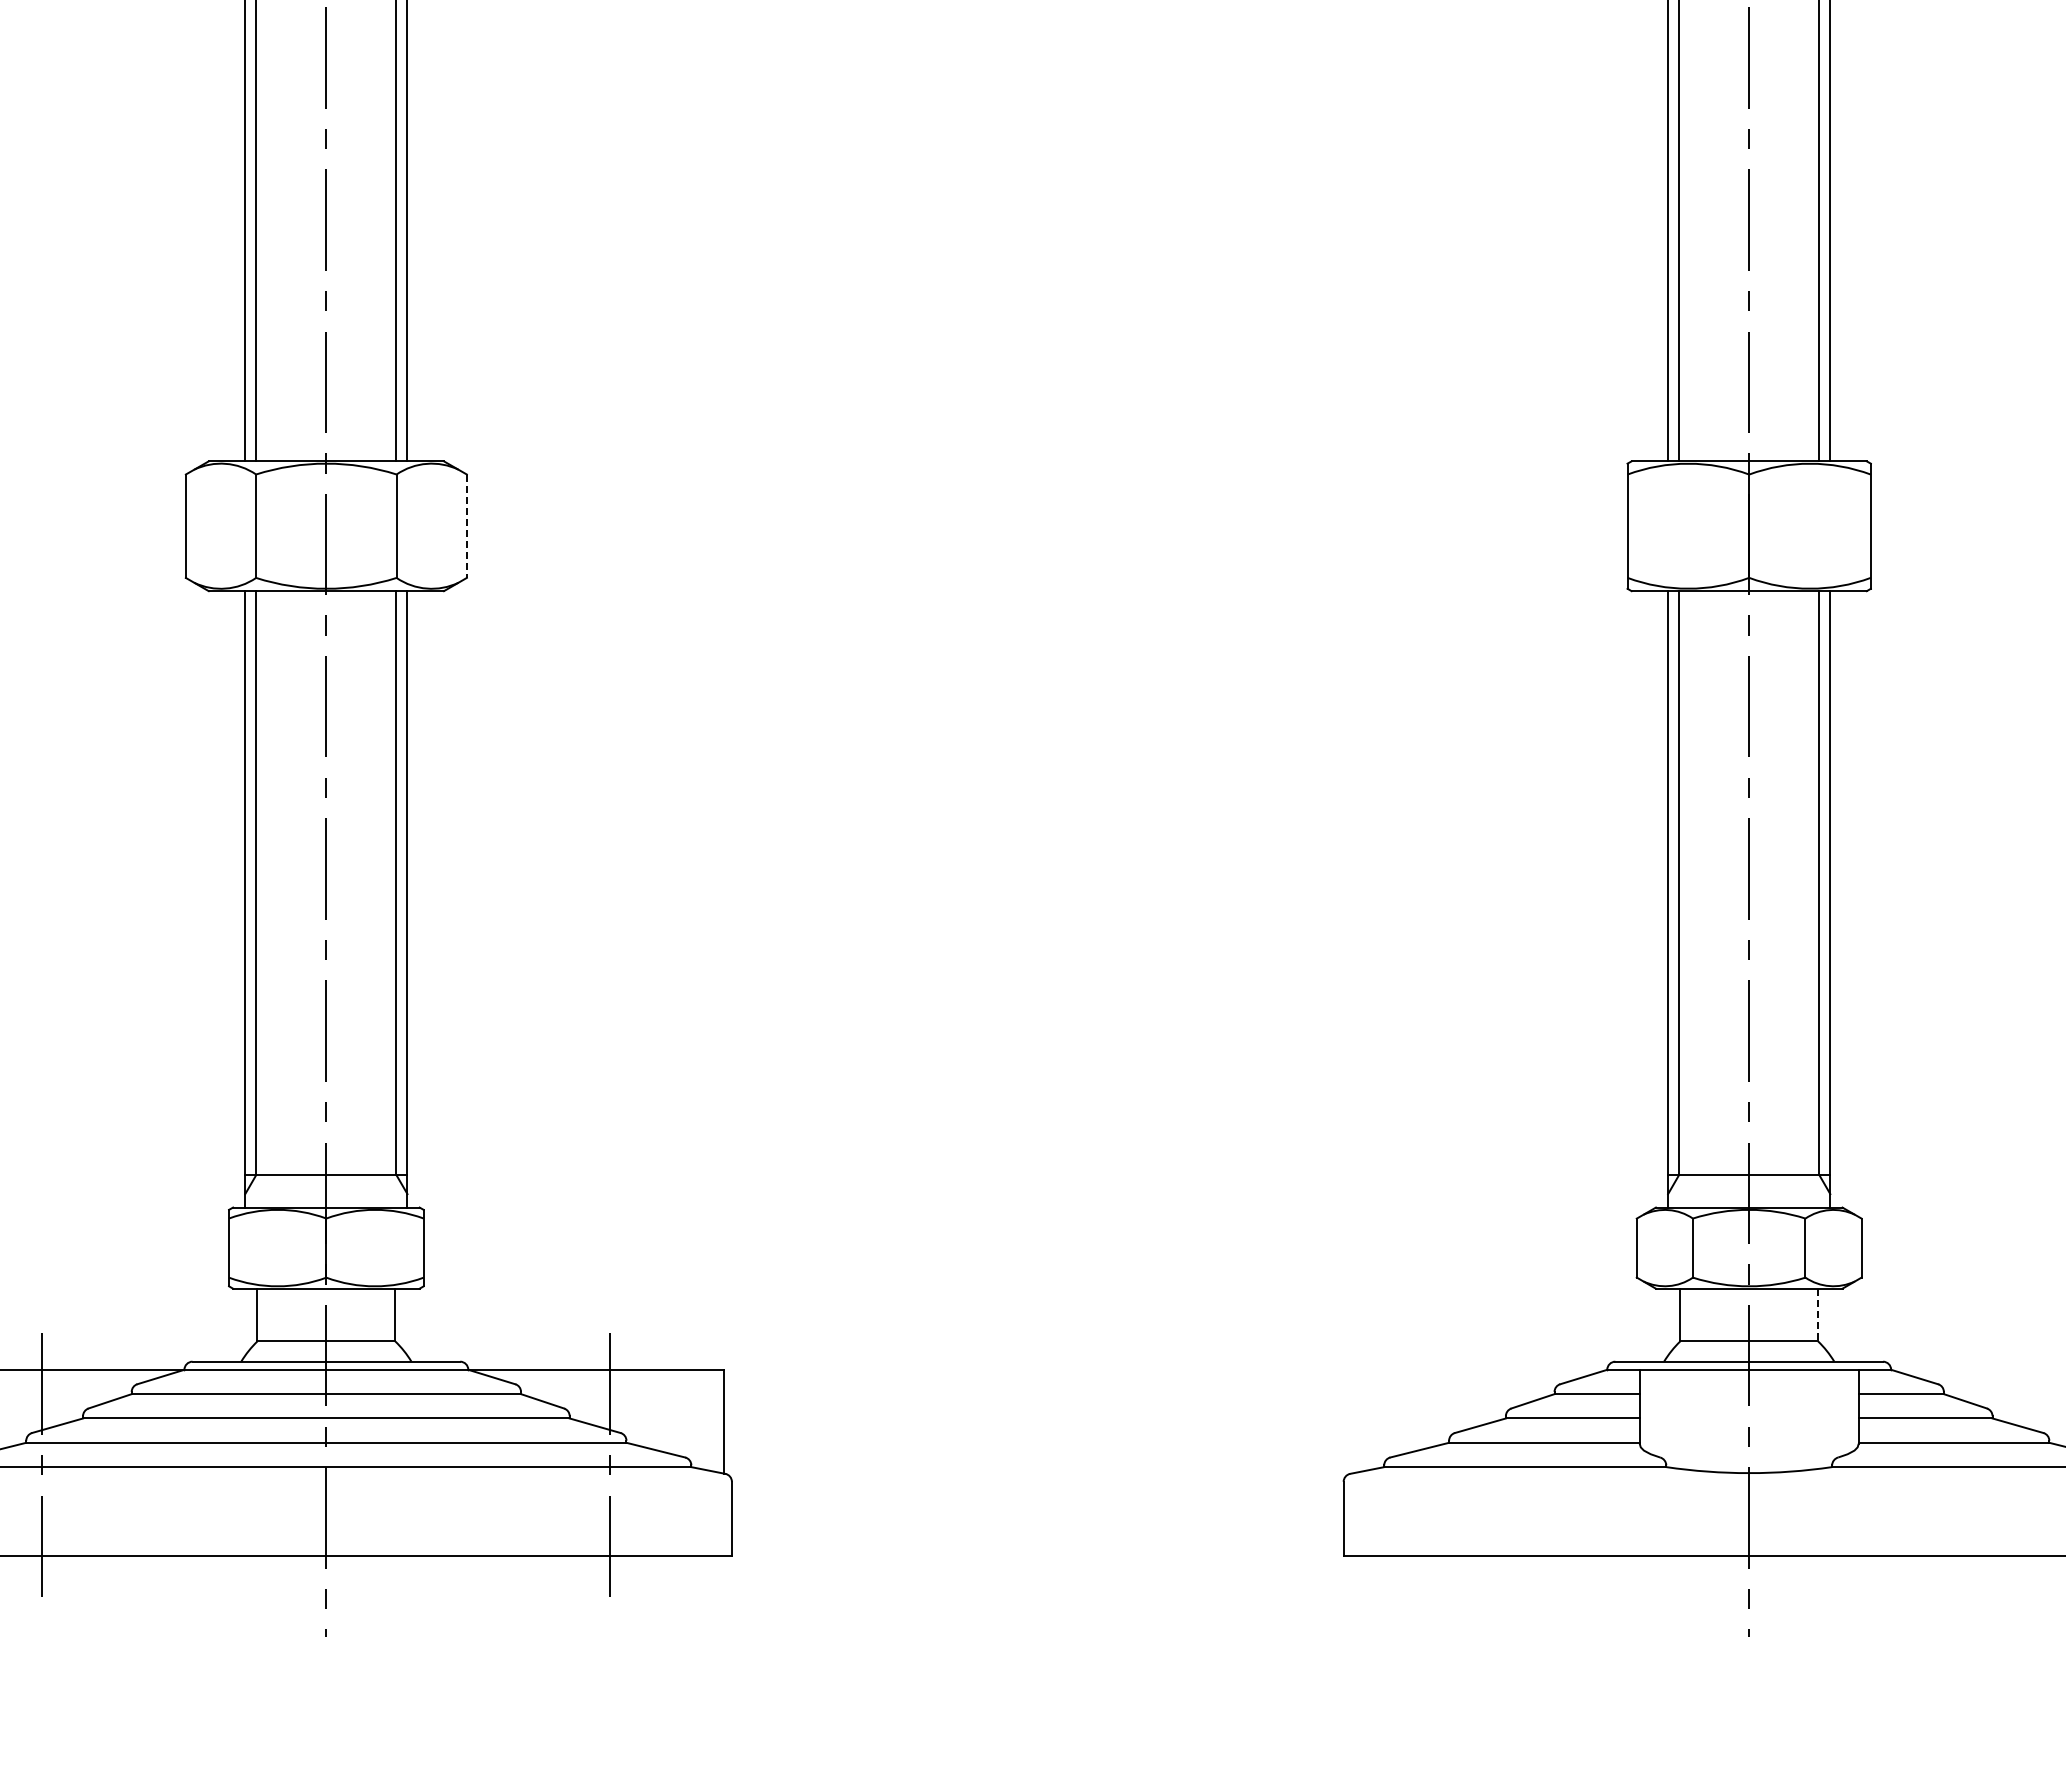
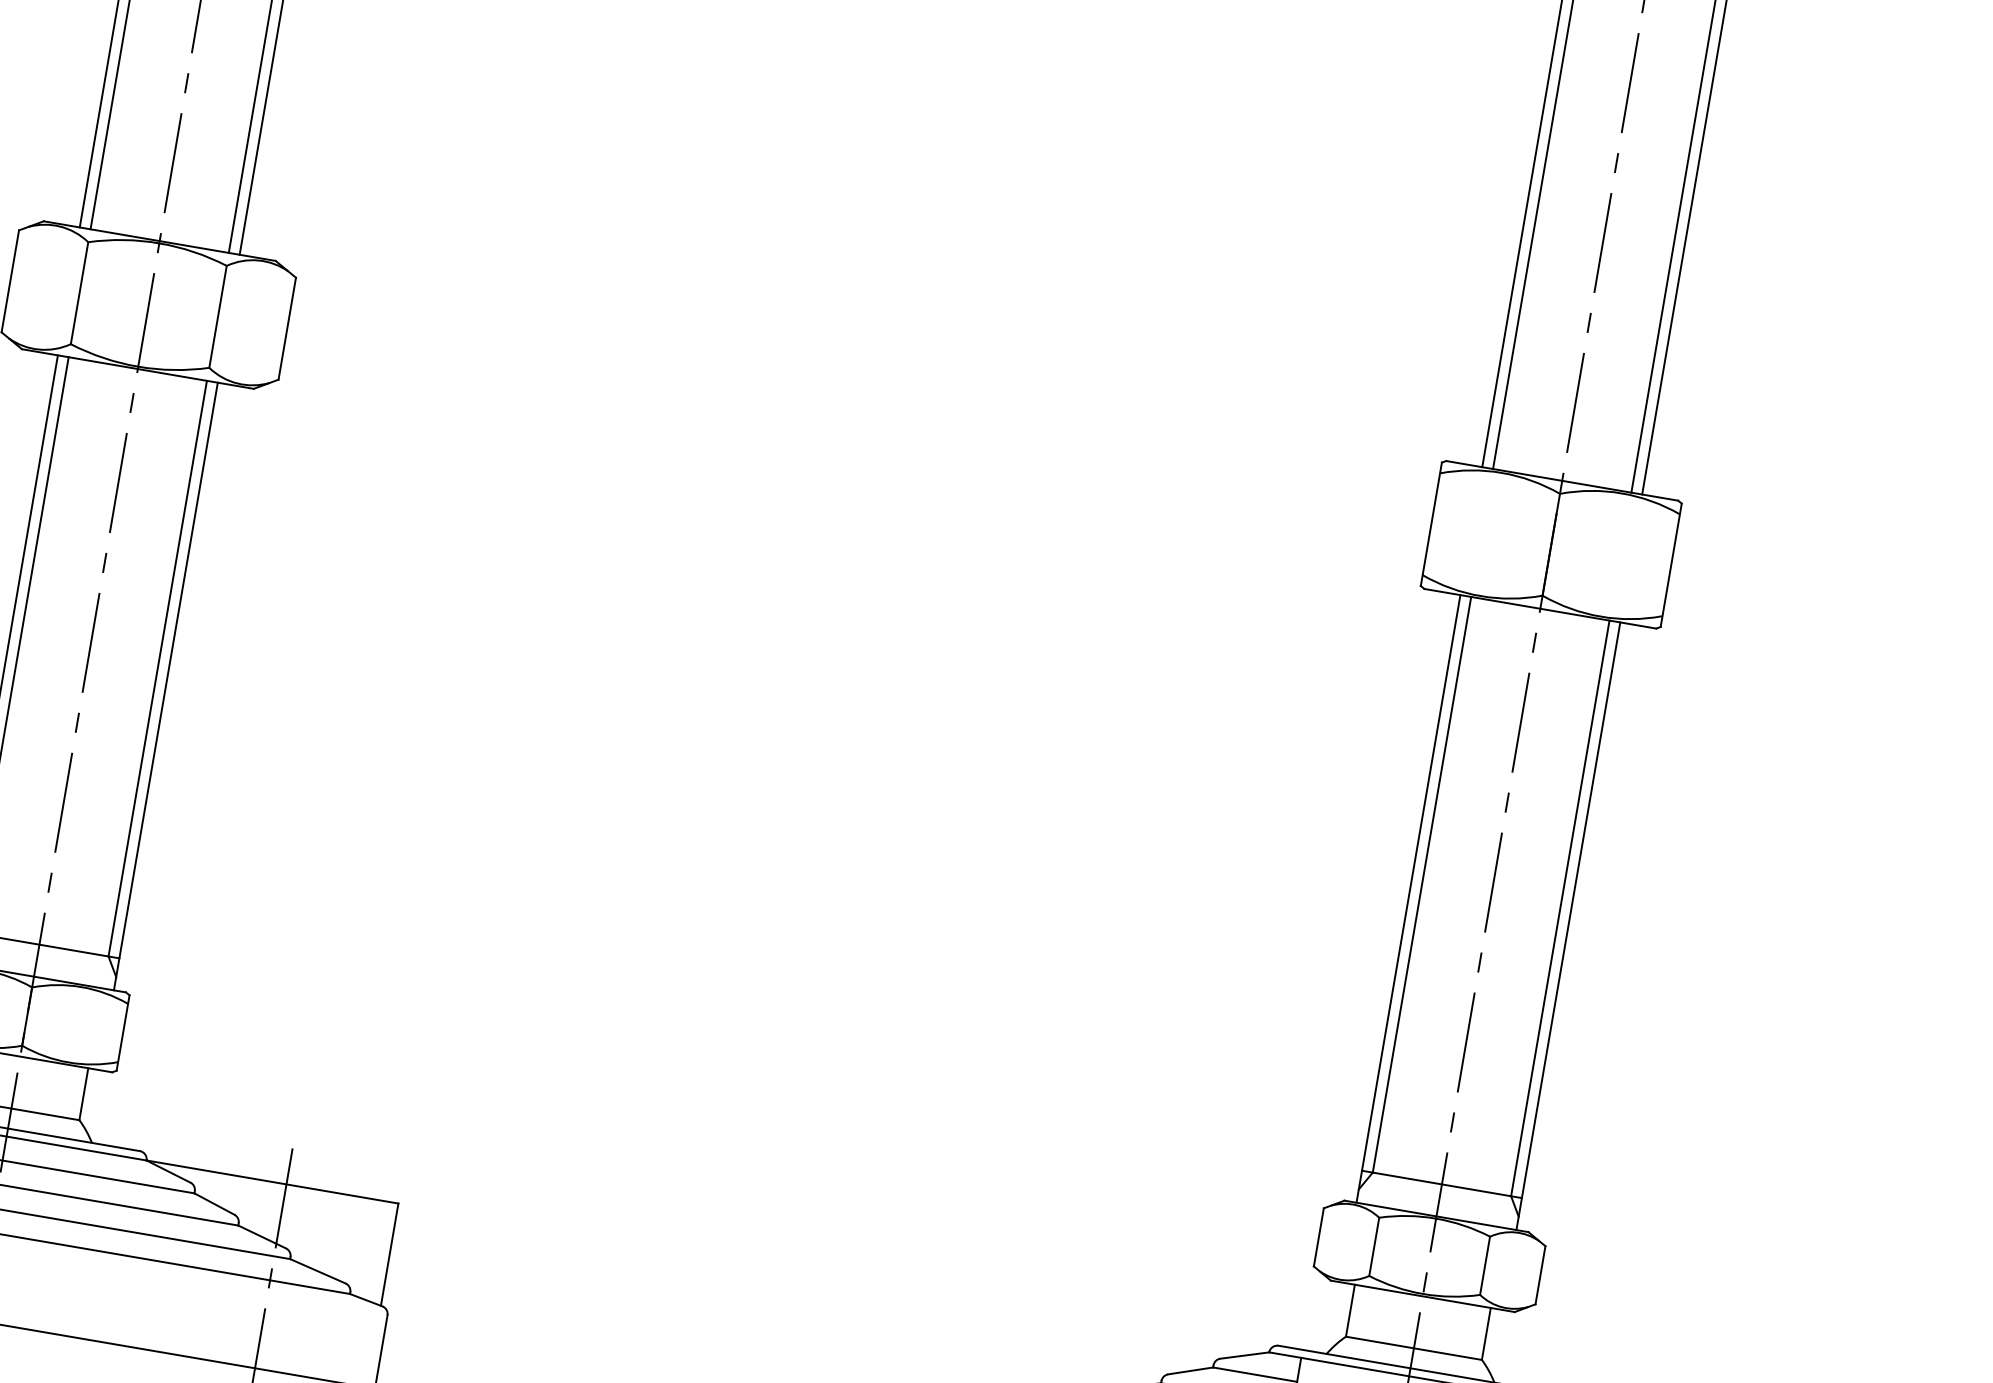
line: (466, 526) -> (286, 328), dashed -> solid
line: (1818, 1315) -> (1486, 1334), dashed -> solid

